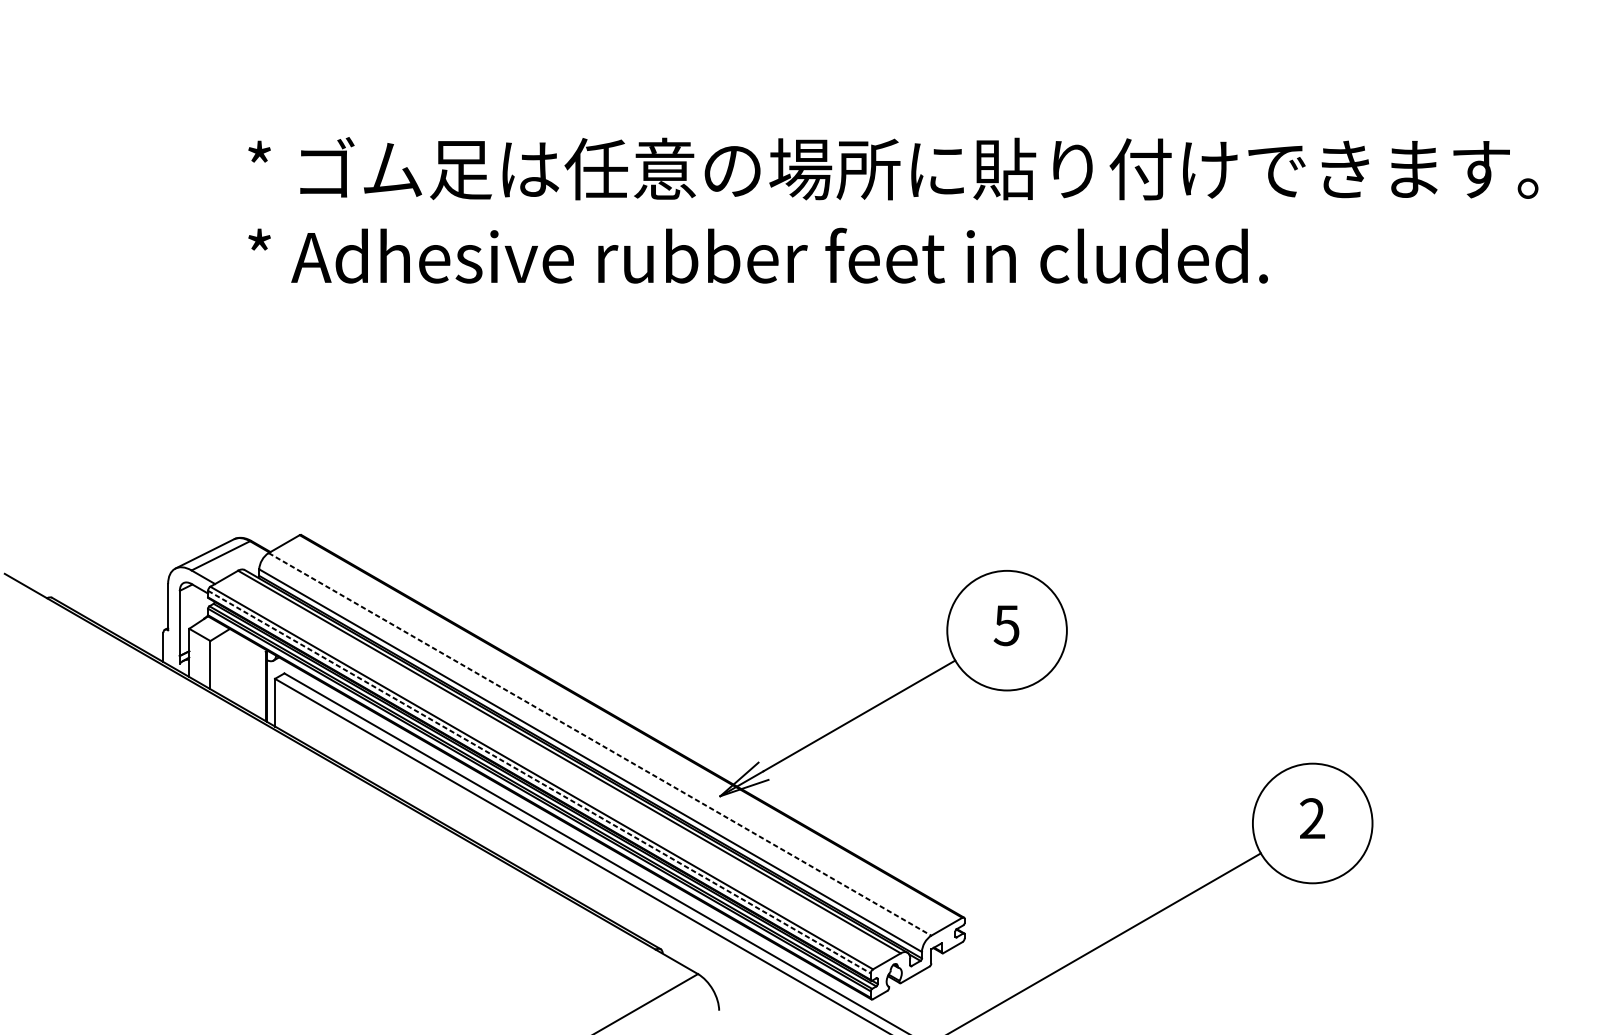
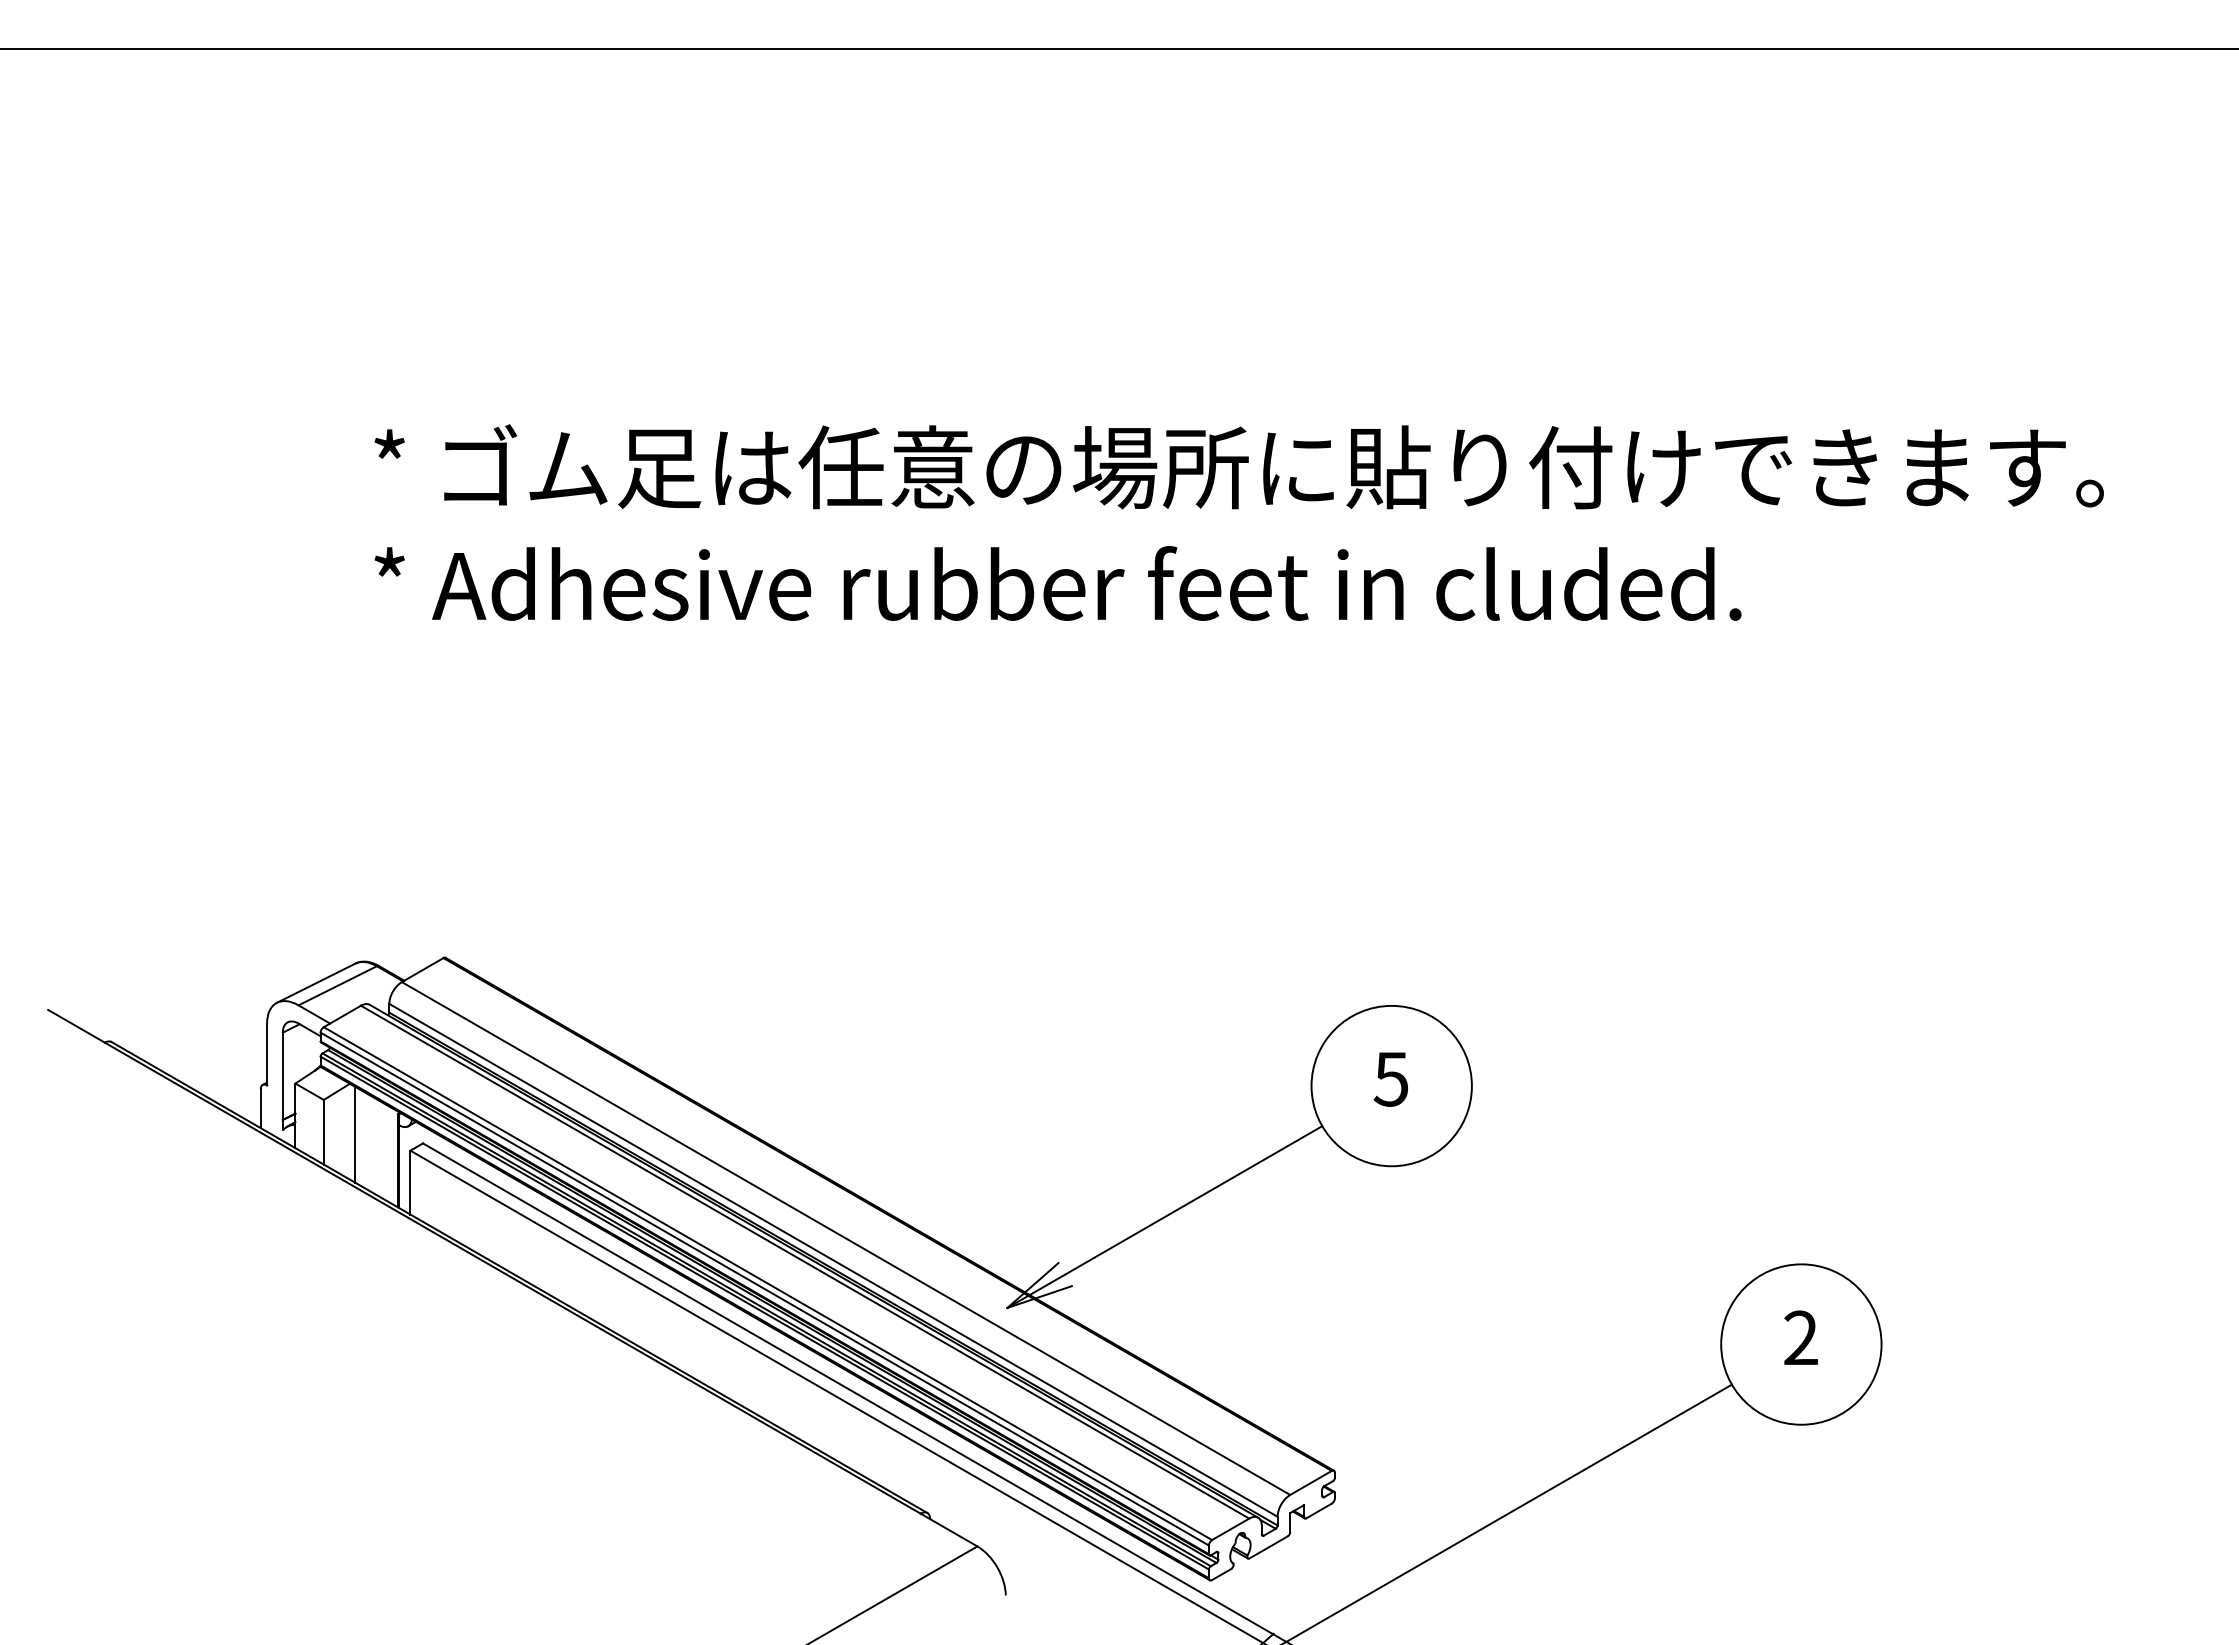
line: (234, 666) -> (355, 1134), added
line: (600, 744) -> (846, 1238), dashed -> solid
line: (539, 782) -> (764, 1289), dashed -> solid

